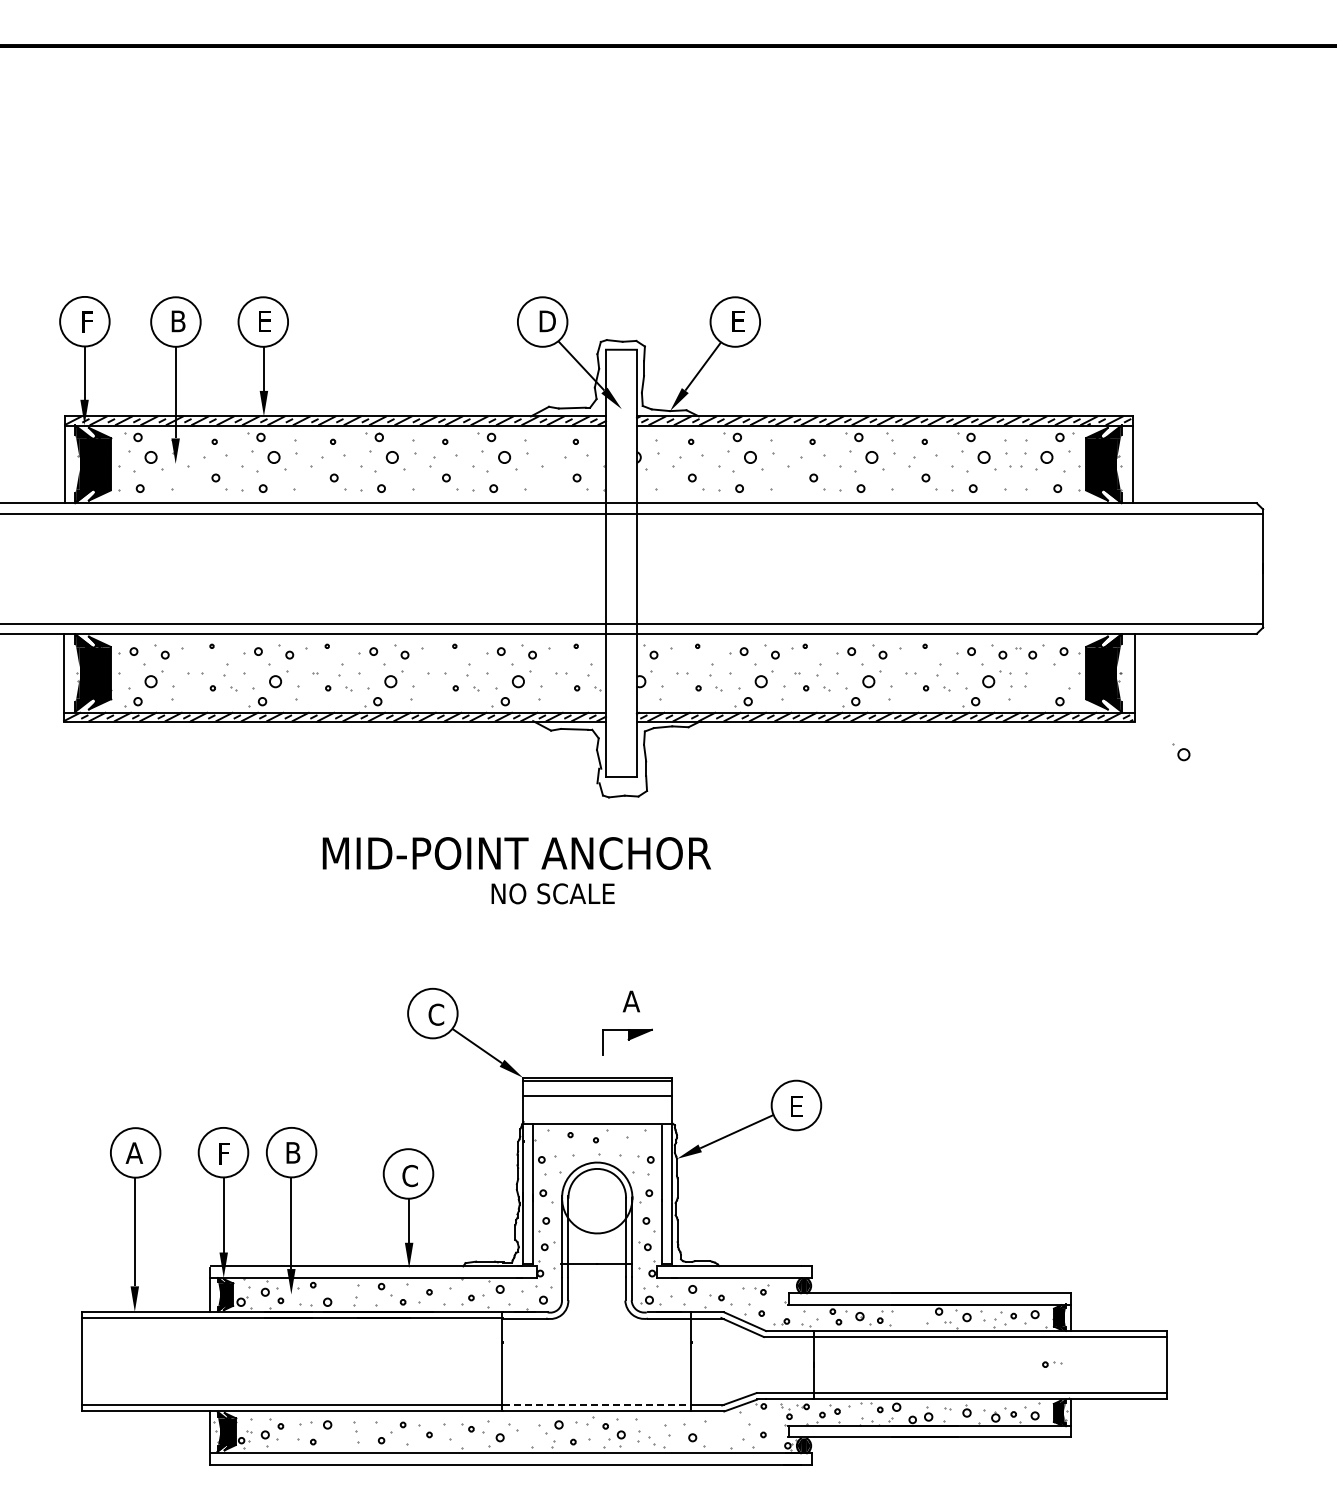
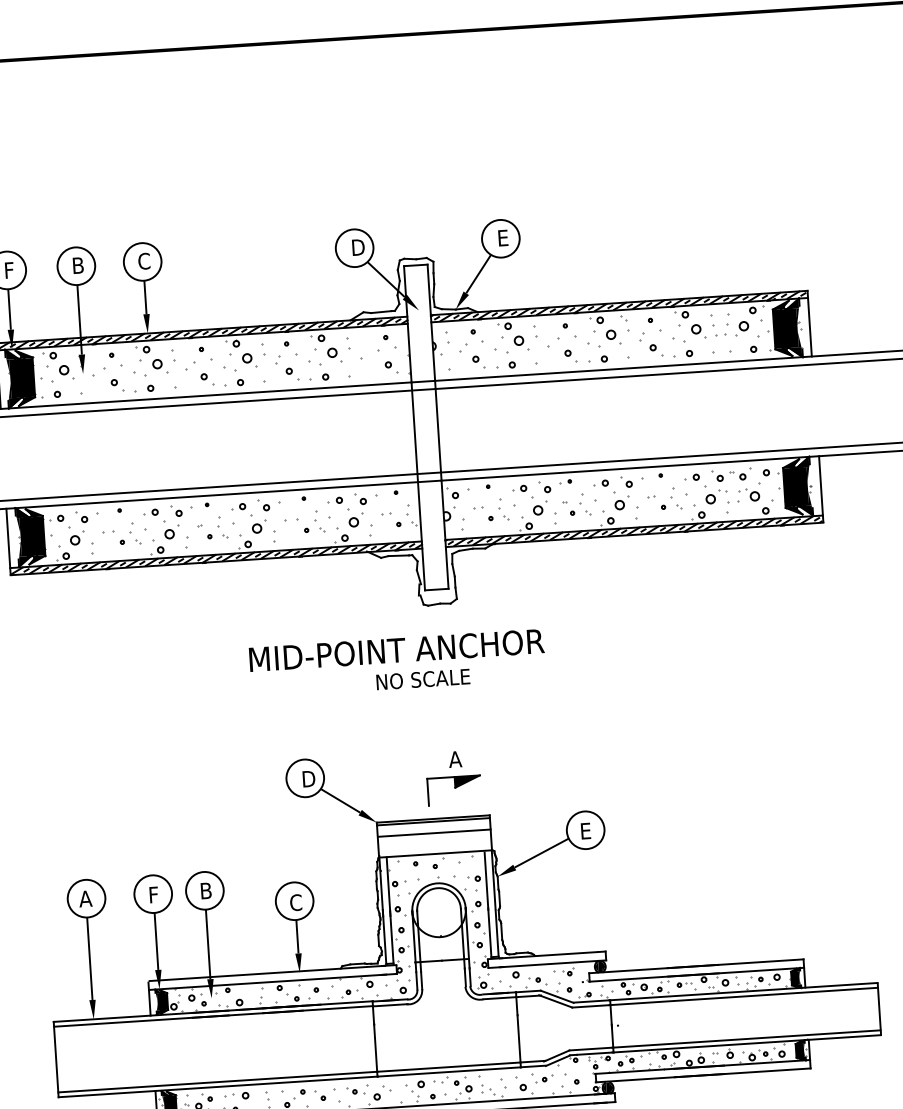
text: (265, 321) -> (144, 261), E -> C
part: (1181, 752) -> (753, 494), moved
text: (516, 853) -> (396, 650), moved
text: (552, 893) -> (422, 679), moved
text: (436, 1014) -> (308, 778), C -> D
part: (627, 1041) -> (454, 790), size x1.43
part: (1052, 1364) -> (684, 984), moved
line: (597, 1404) -> (449, 1066), dashed -> solid
part: (720, 1428) -> (543, 1079), added

